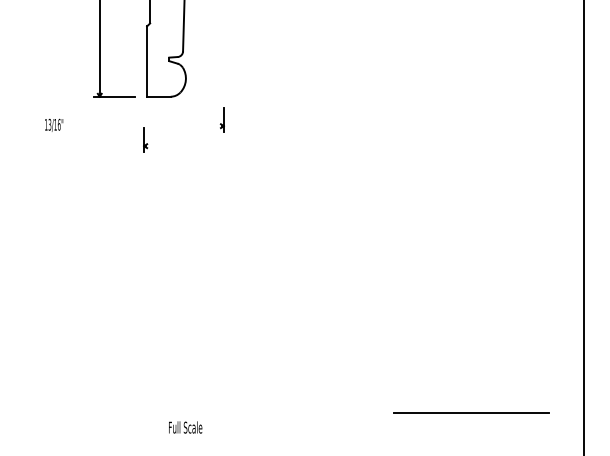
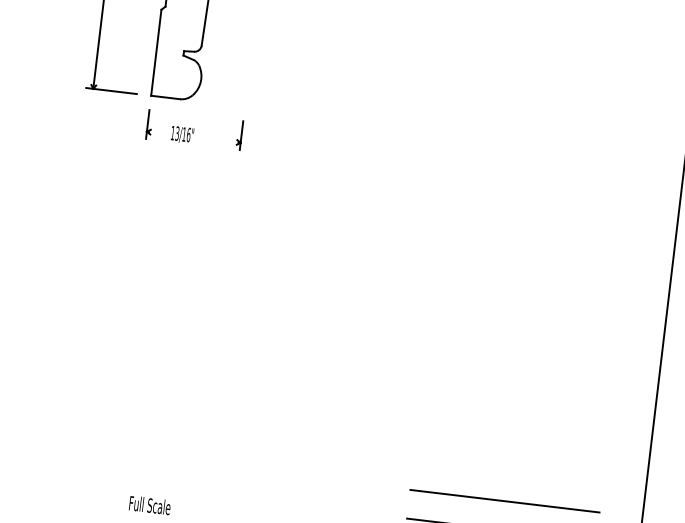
text: (54, 124) -> (183, 133), moved
part: (145, 139) -> (149, 123), moved
line: (471, 389) -> (504, 500), added

